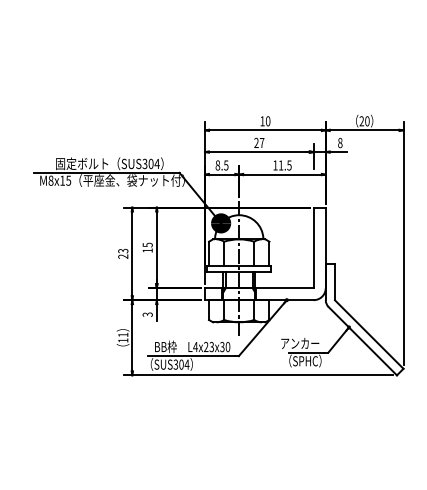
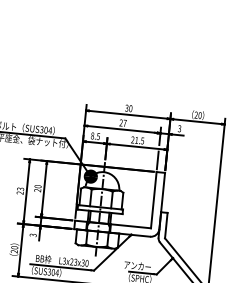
text: (262, 121) -> (126, 108), 10 -> 30
text: (340, 142) -> (179, 128), 8 -> 3
text: (275, 165) -> (132, 140), 11.5 -> 21.5
line: (313, 190) -> (157, 160), added
text: (147, 247) -> (37, 188), 15 -> 20
text: (123, 337) -> (14, 249), 11 -> 20
text: (195, 346) -> (64, 260), L4x23x30 -> L3x23x30

